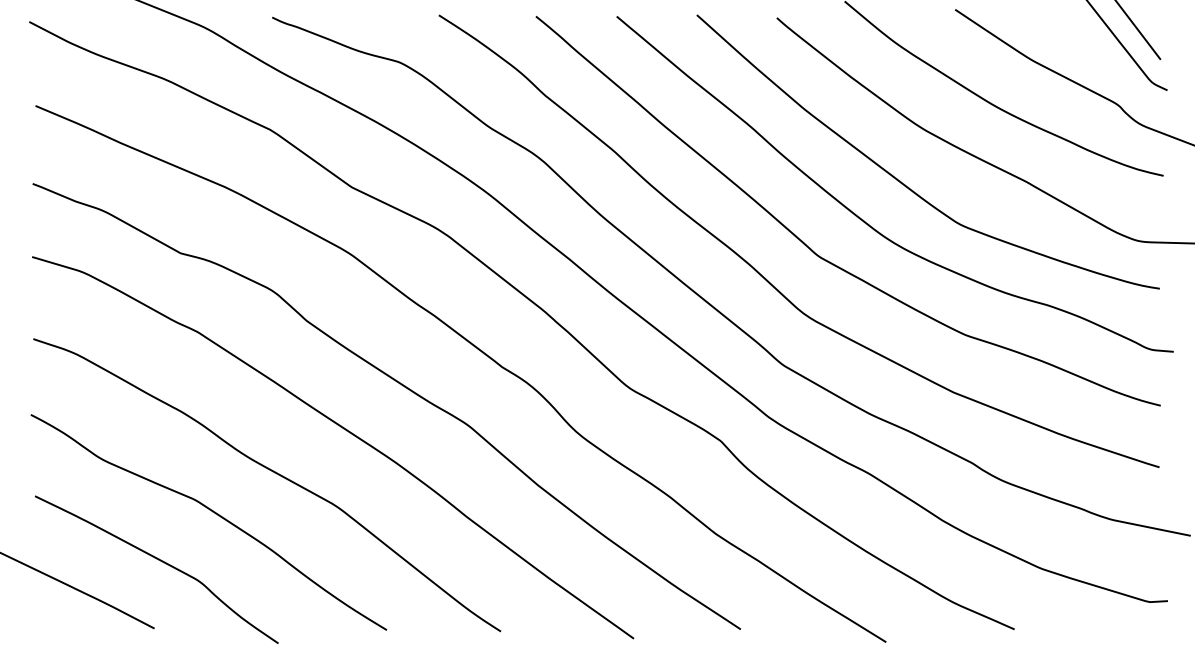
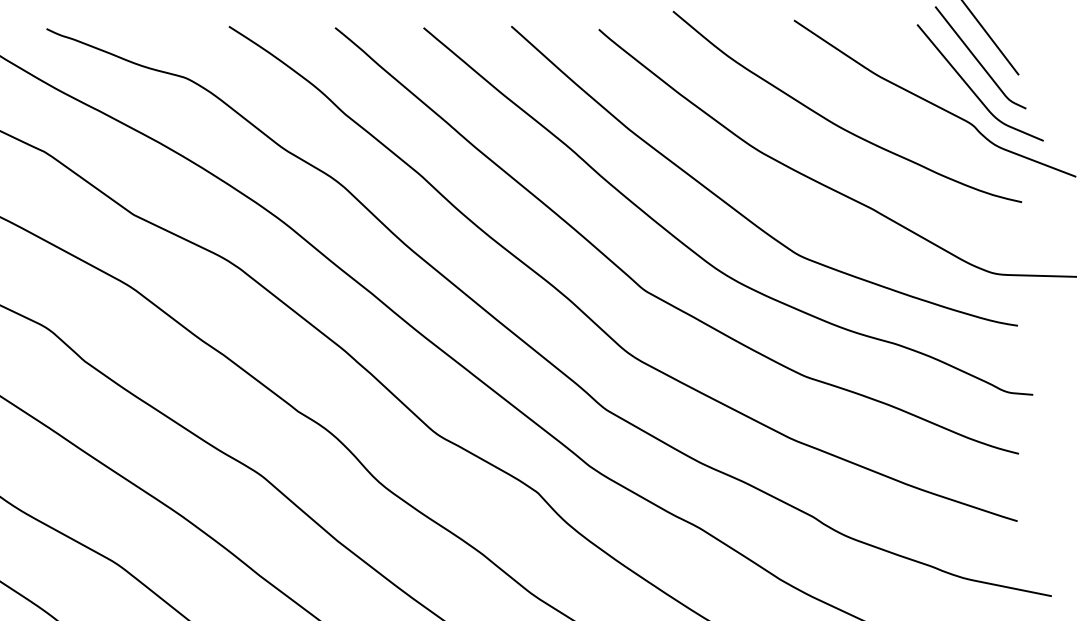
curve: (1118, 72) -> (972, 89), added

